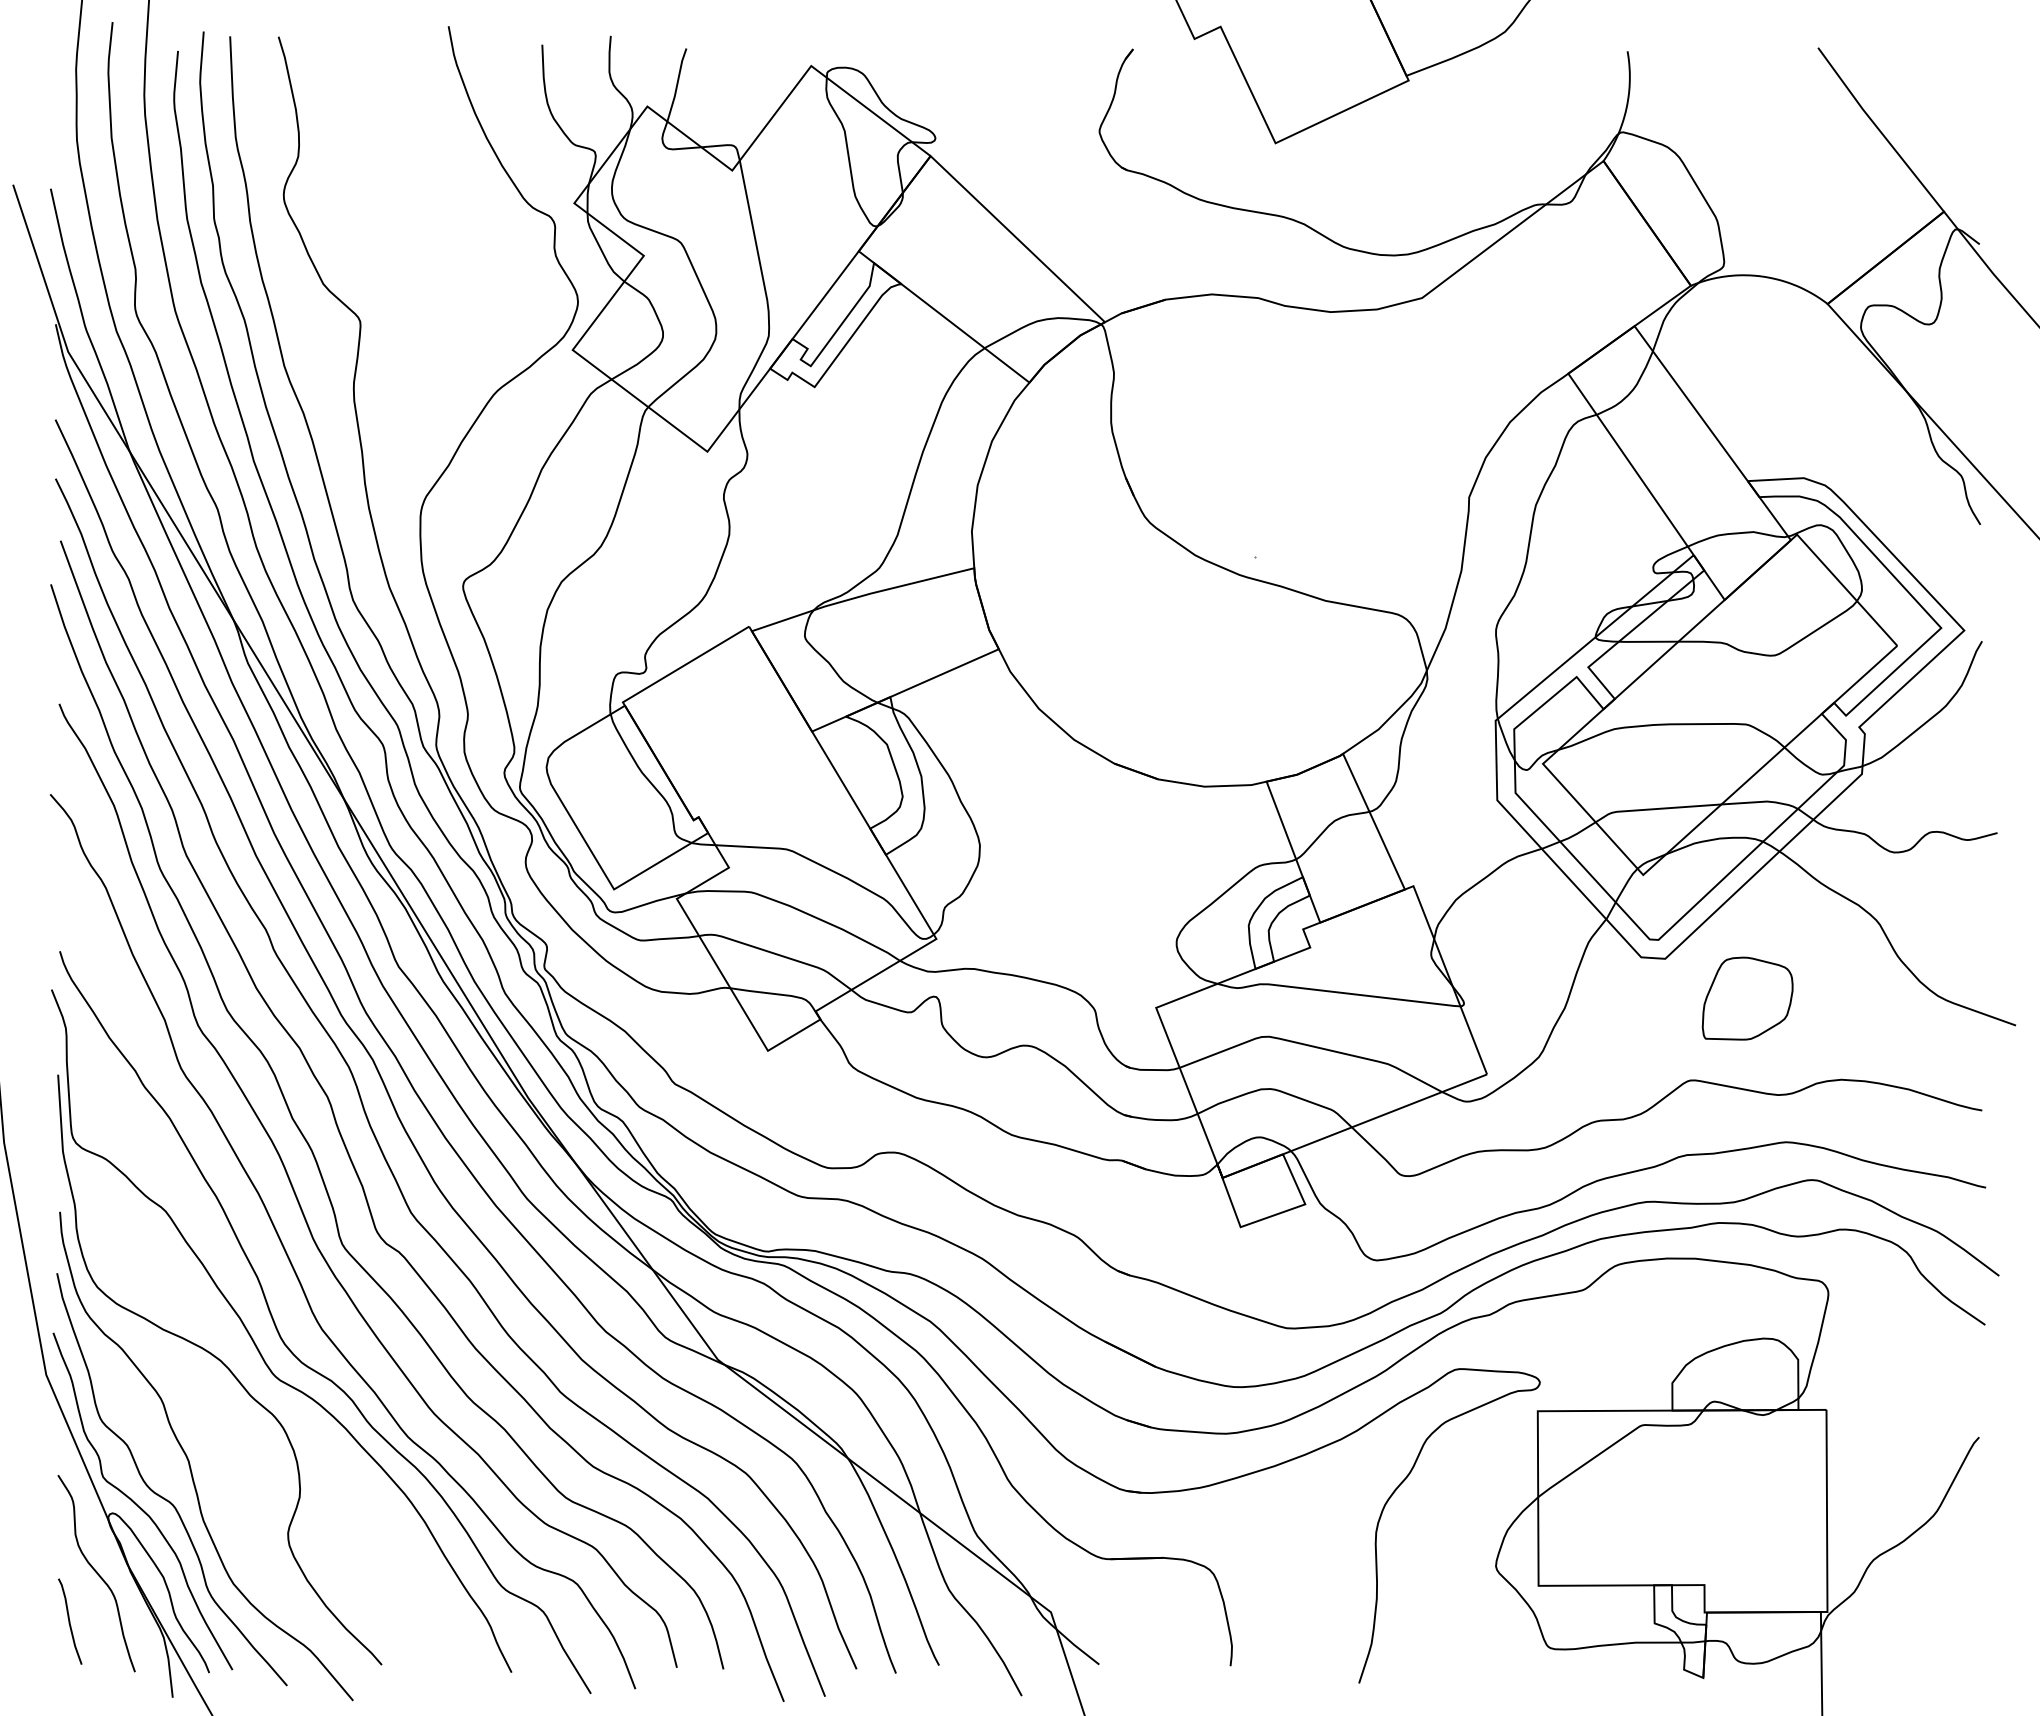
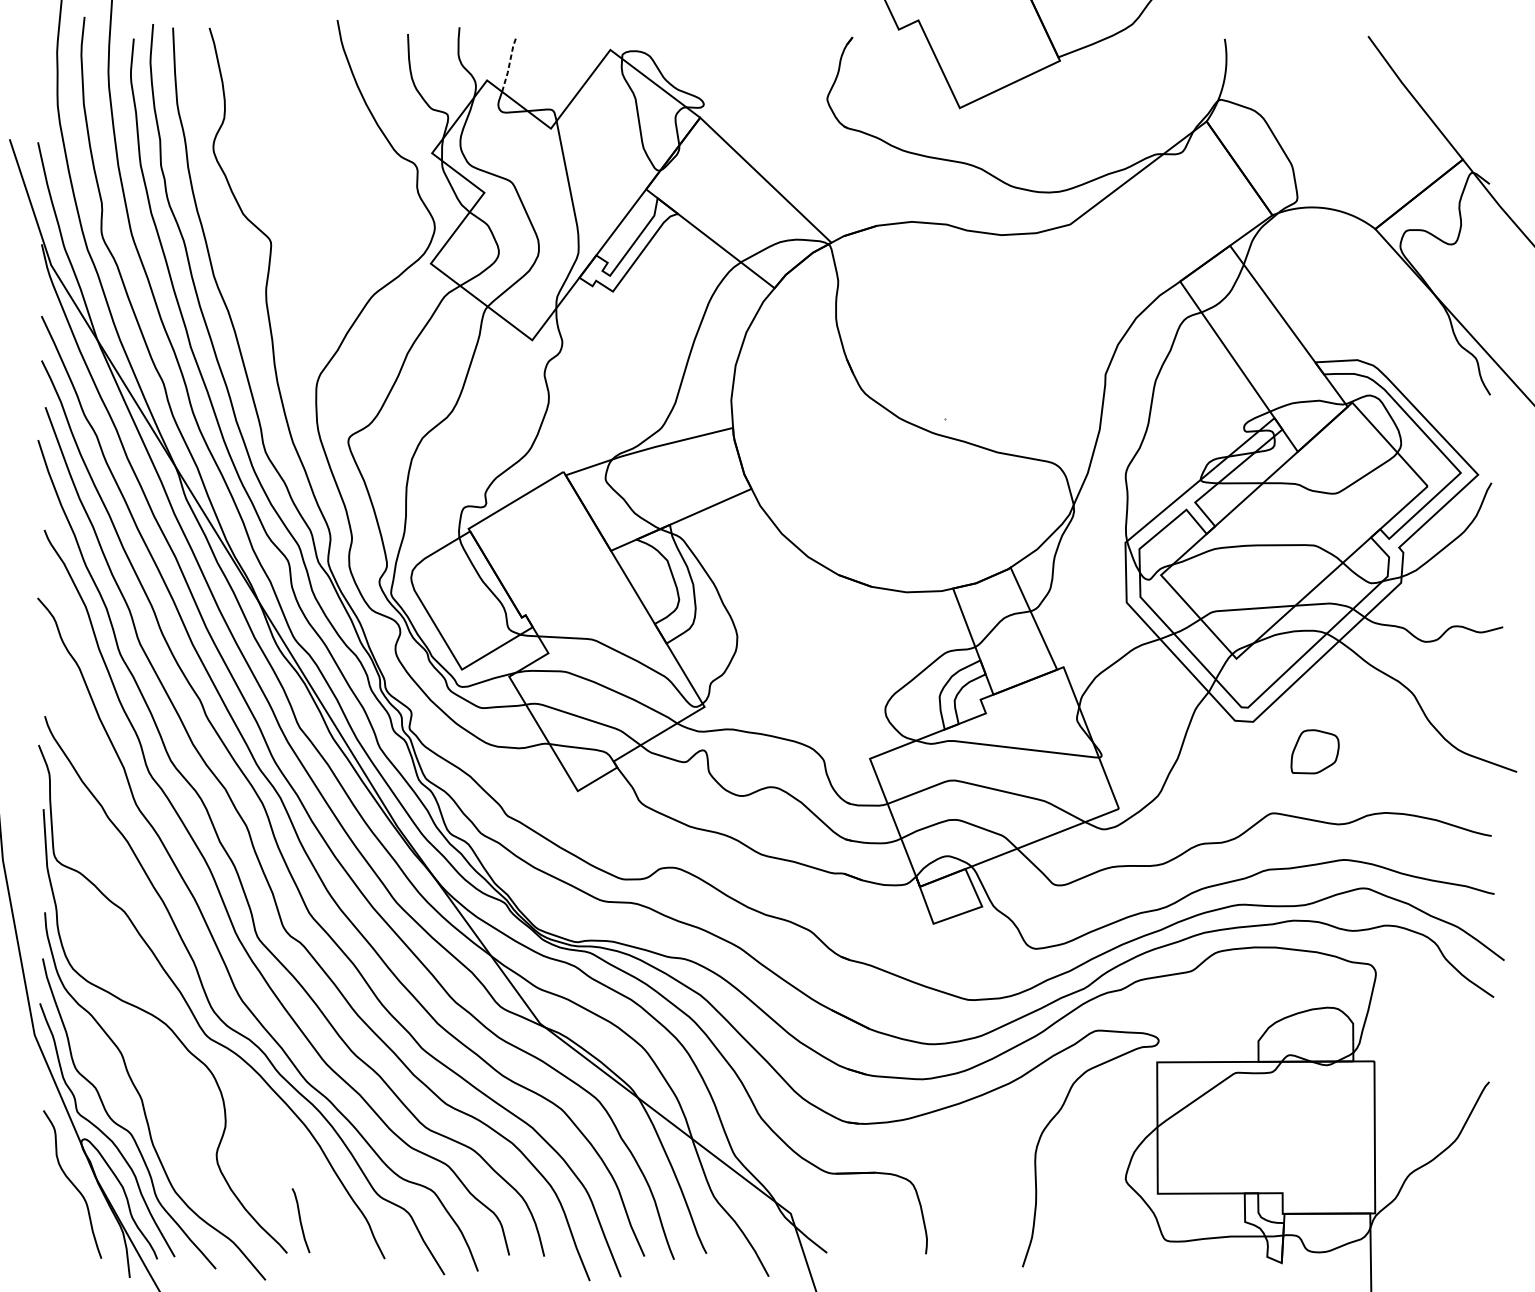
line: (677, 84) -> (509, 63), solid -> dashed
part: (1747, 998) -> (1315, 751), size x0.7
curve: (70, 1621) -> (301, 1220), moved

